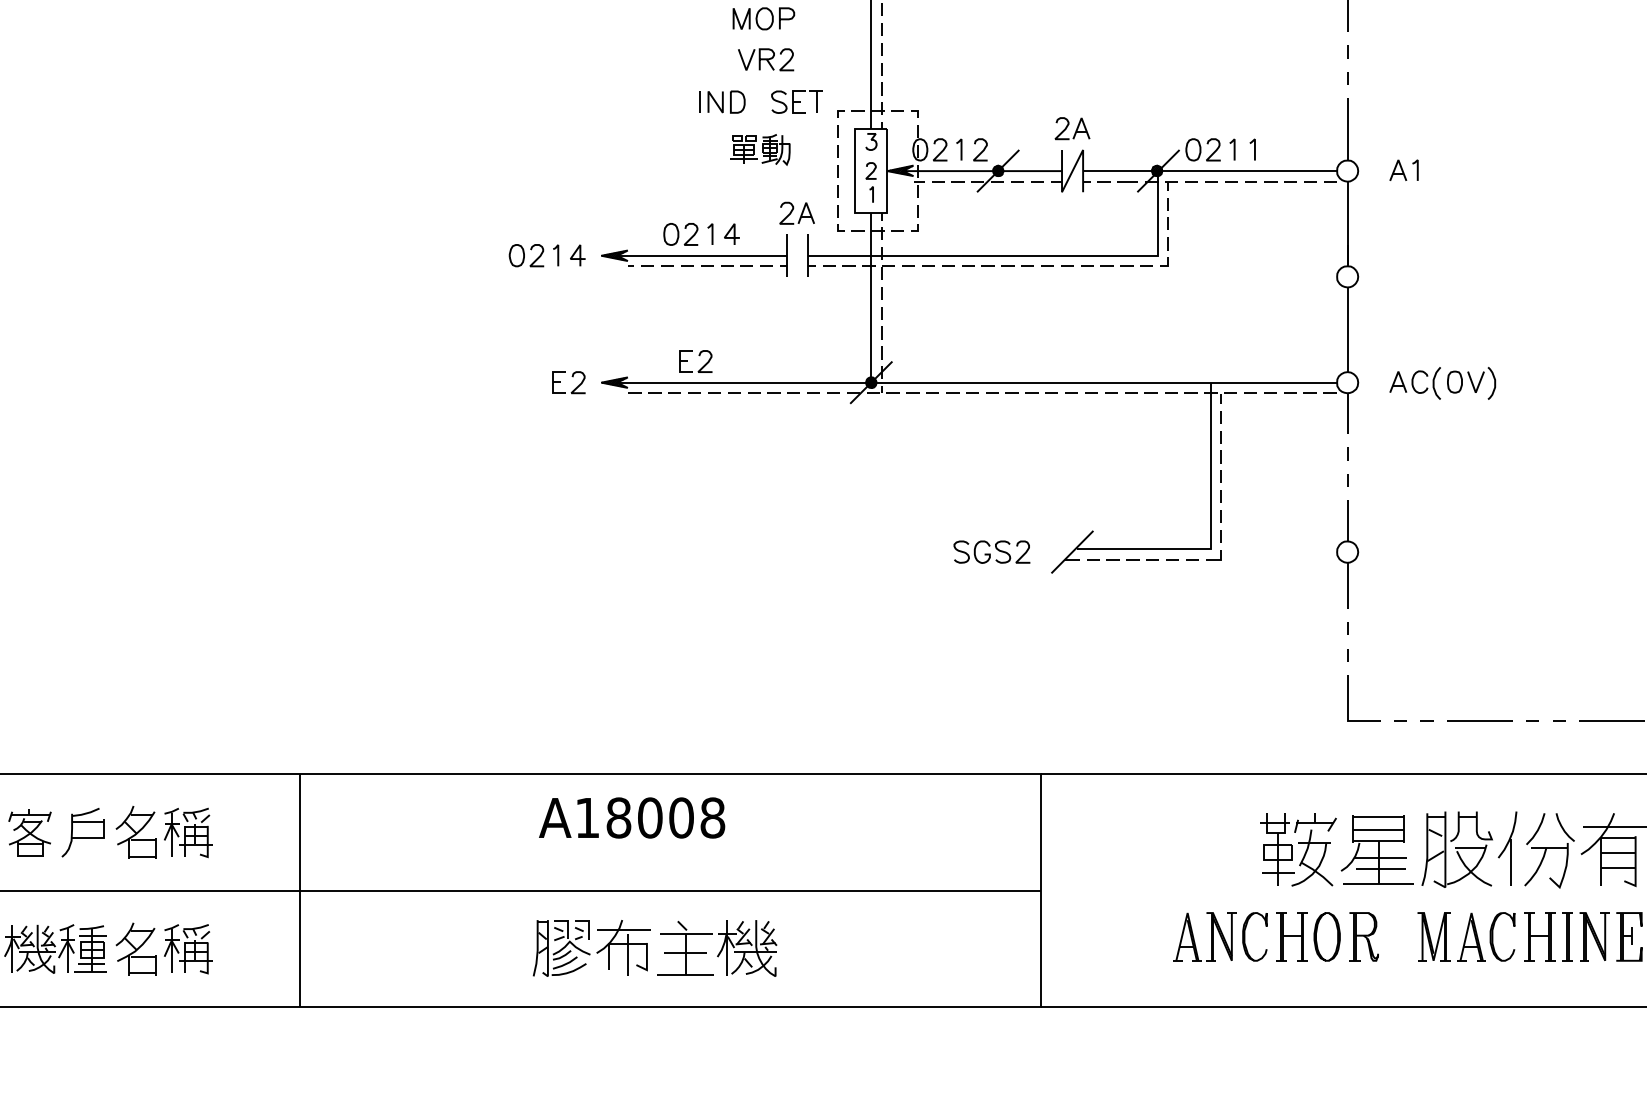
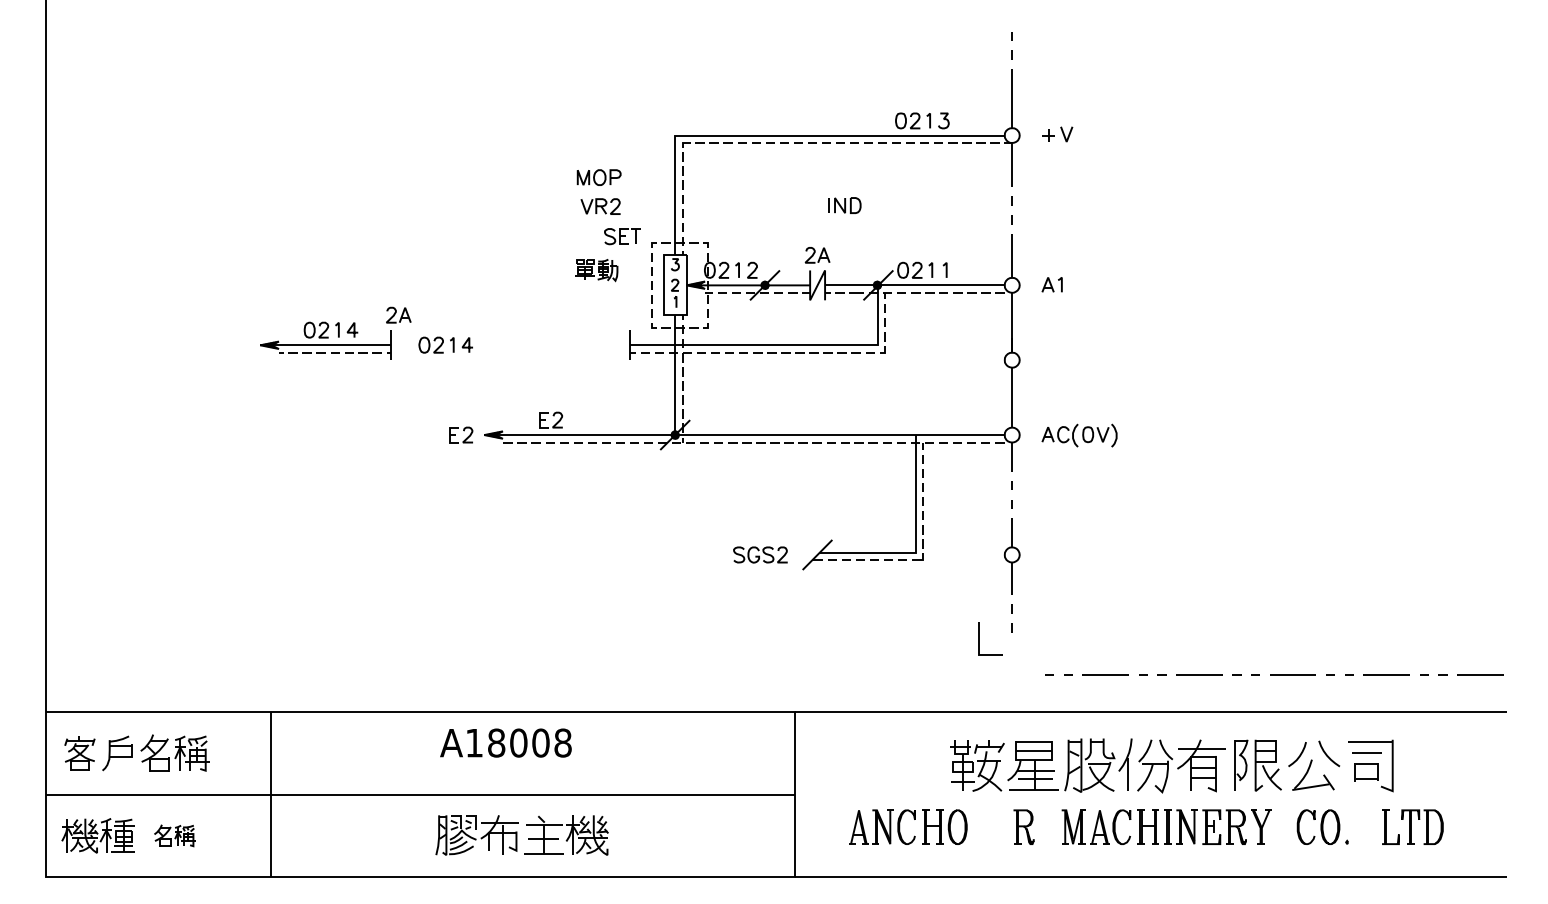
part: (721, 102) -> (844, 205), moved
part: (707, 237) -> (335, 332), moved
line: (1348, 698) -> (979, 638), moved
part: (1246, 935) -> (900, 826), moved
part: (163, 948) -> (174, 835), size x0.6

